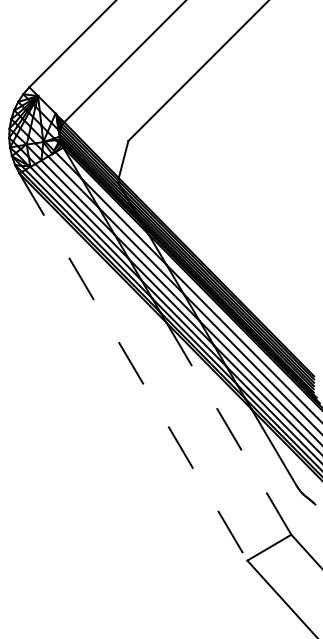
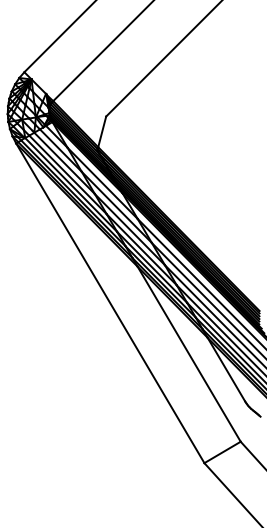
line: (133, 367) -> (110, 303), dashed -> solid
line: (229, 429) -> (189, 354), dashed -> solid

